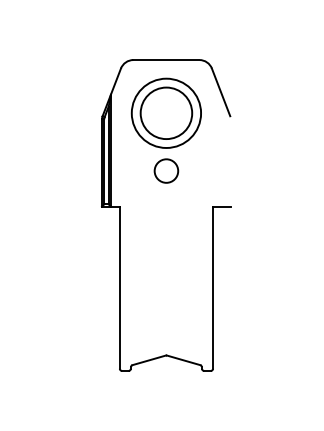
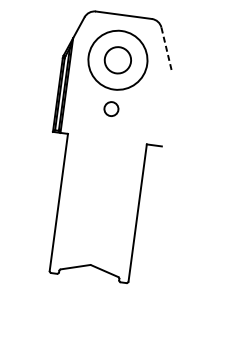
line: (221, 92) -> (166, 48), solid -> dashed
circle: (166, 113) -> (117, 60), size x0.6
circle: (166, 170) -> (111, 108), size x0.7

